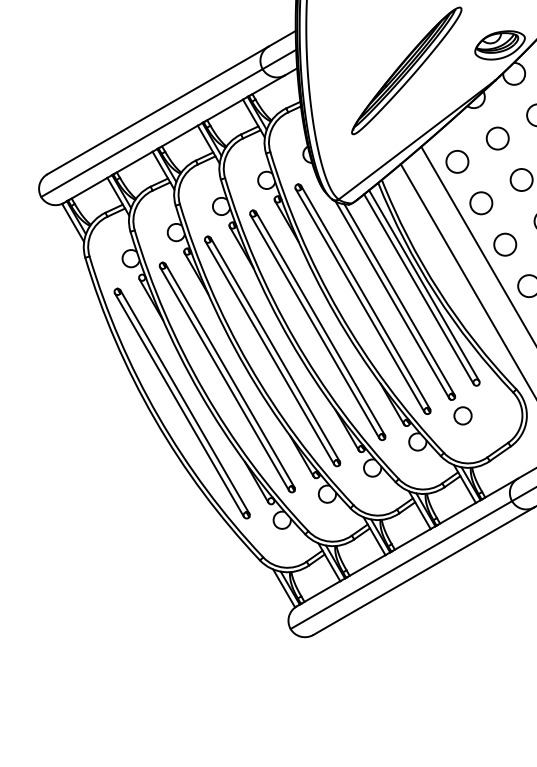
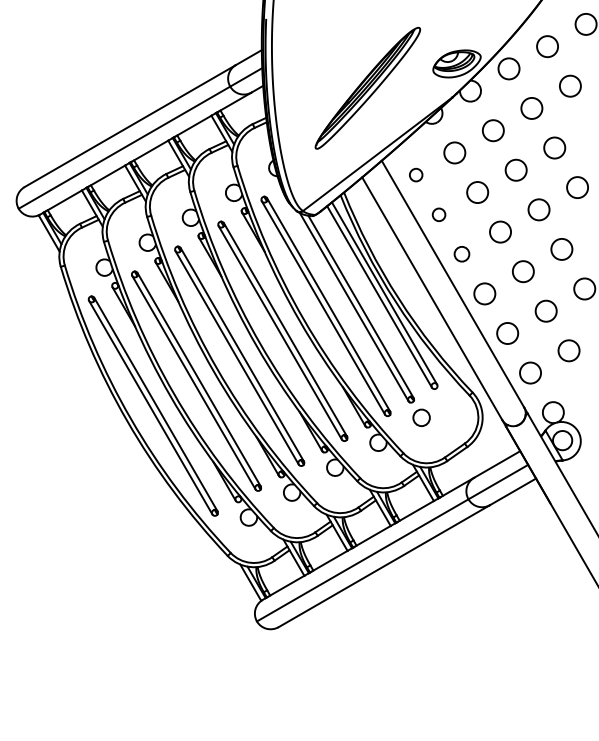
circle: (456, 161) -> (415, 174), size x0.6
circle: (480, 203) -> (438, 214), size x0.6
circle: (504, 243) -> (461, 253), size x0.7

